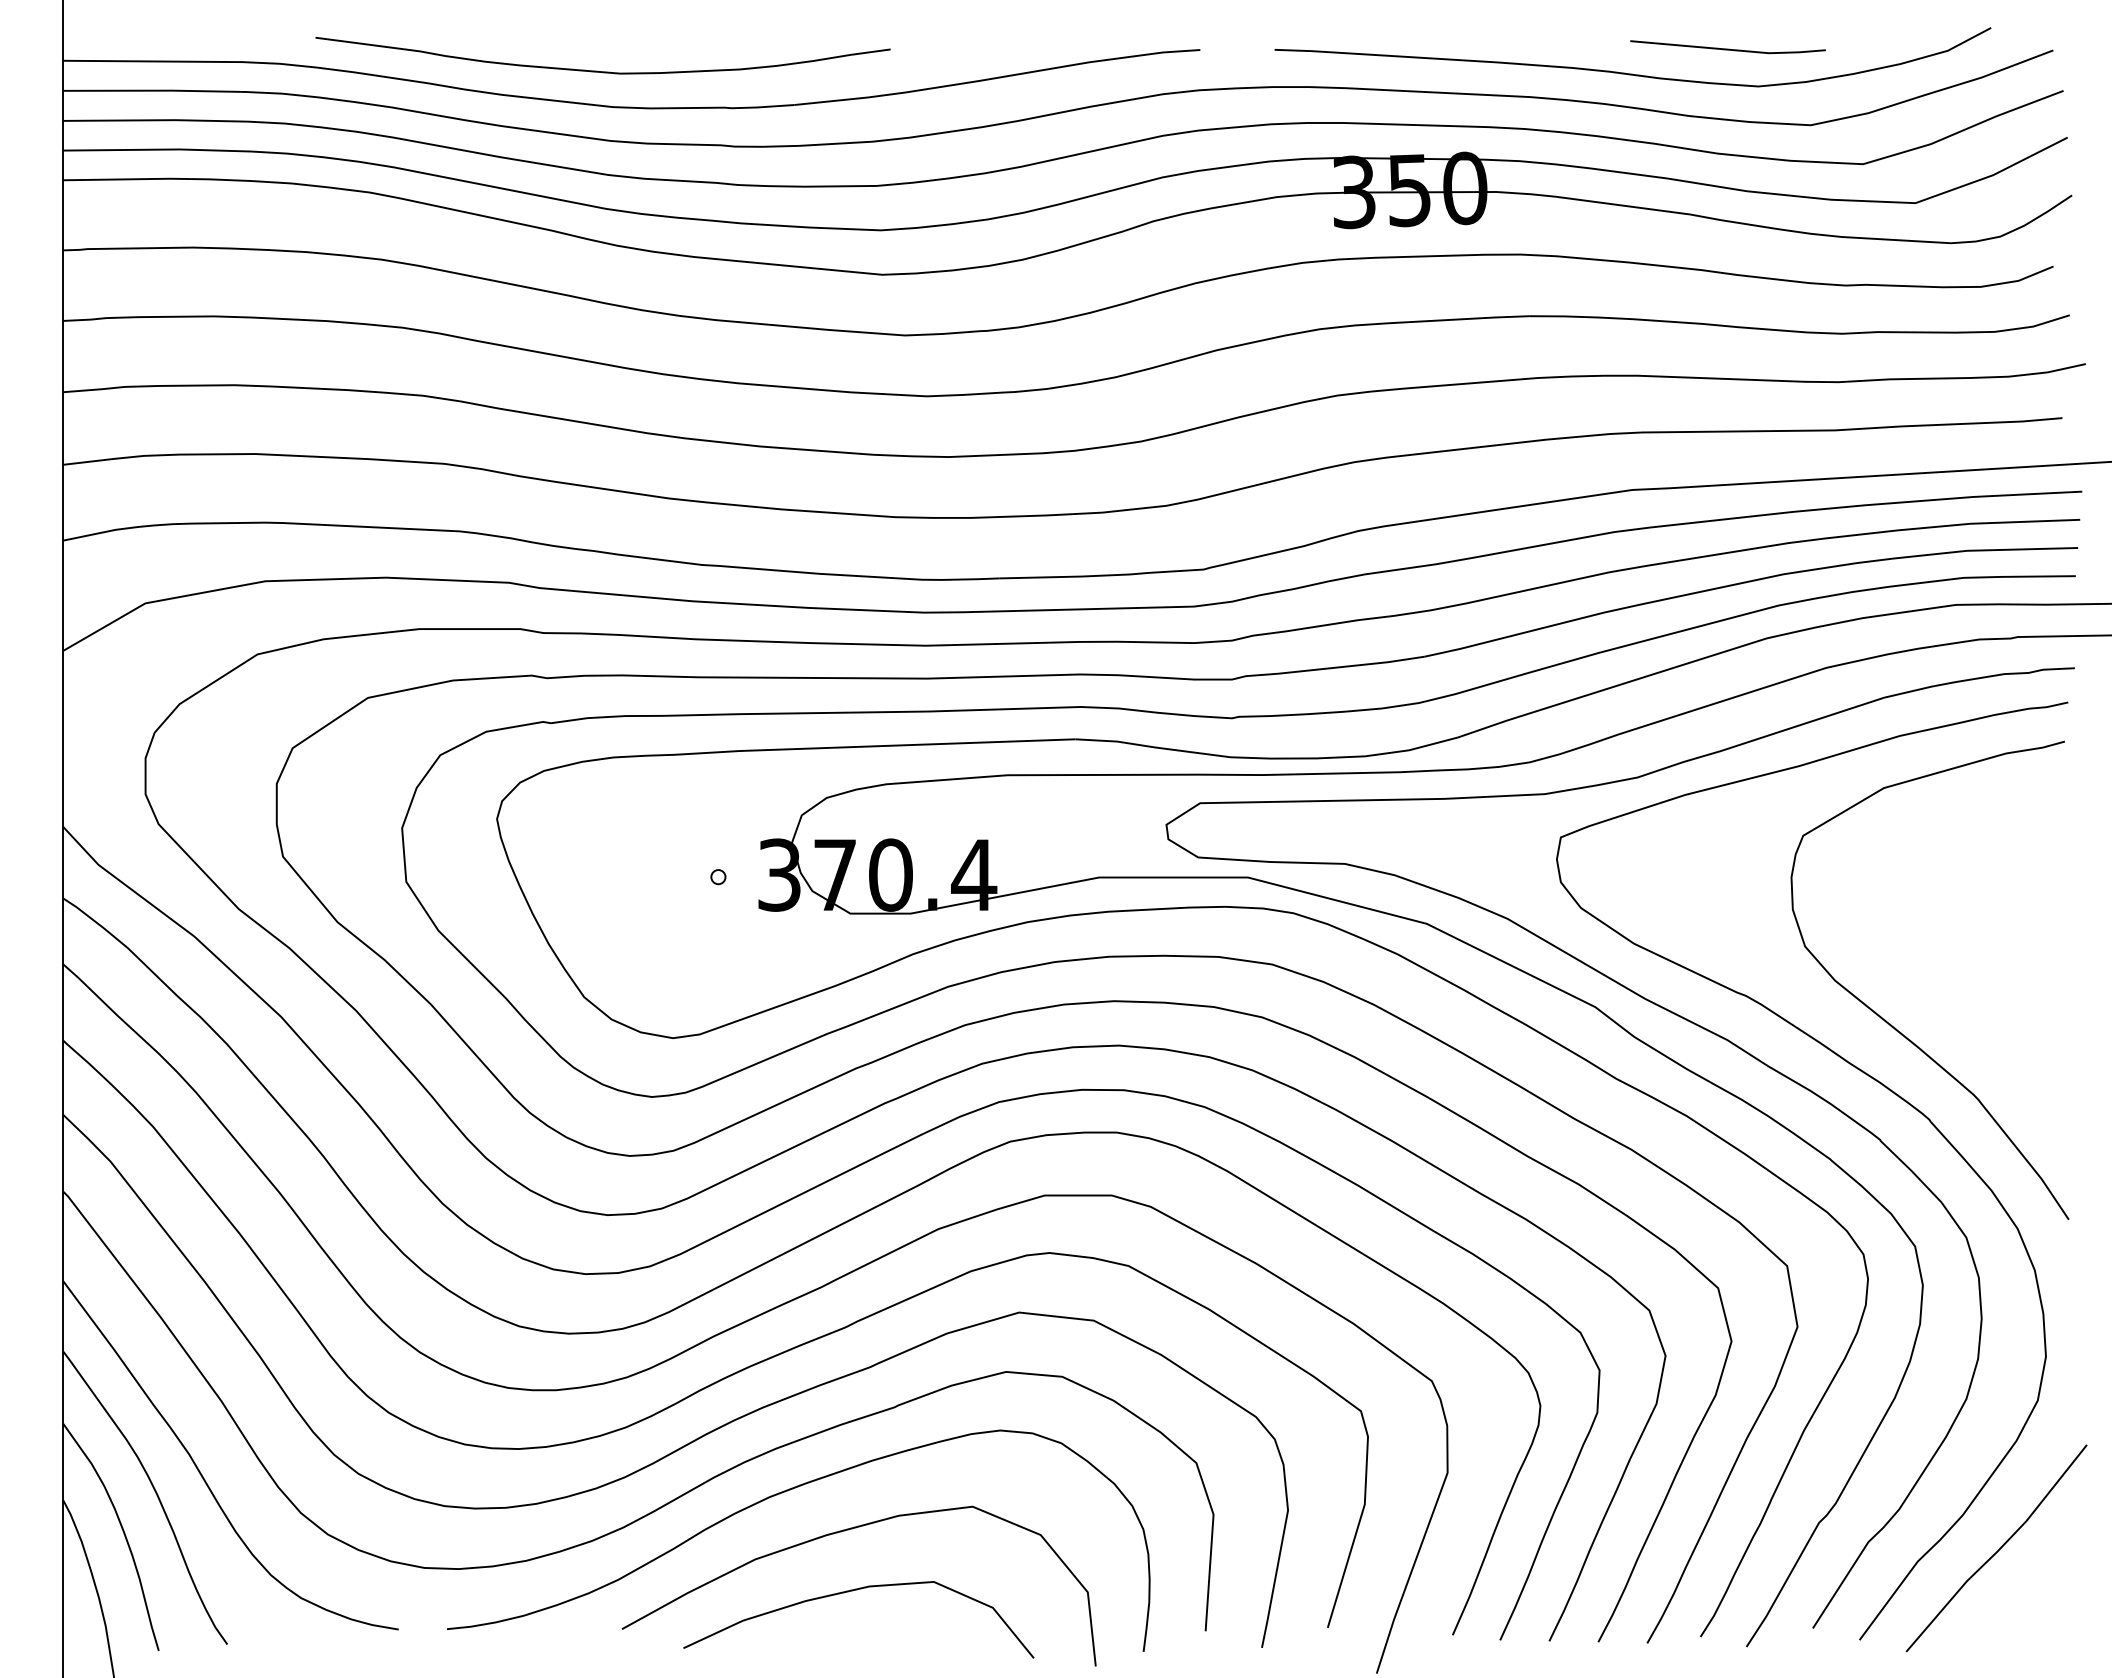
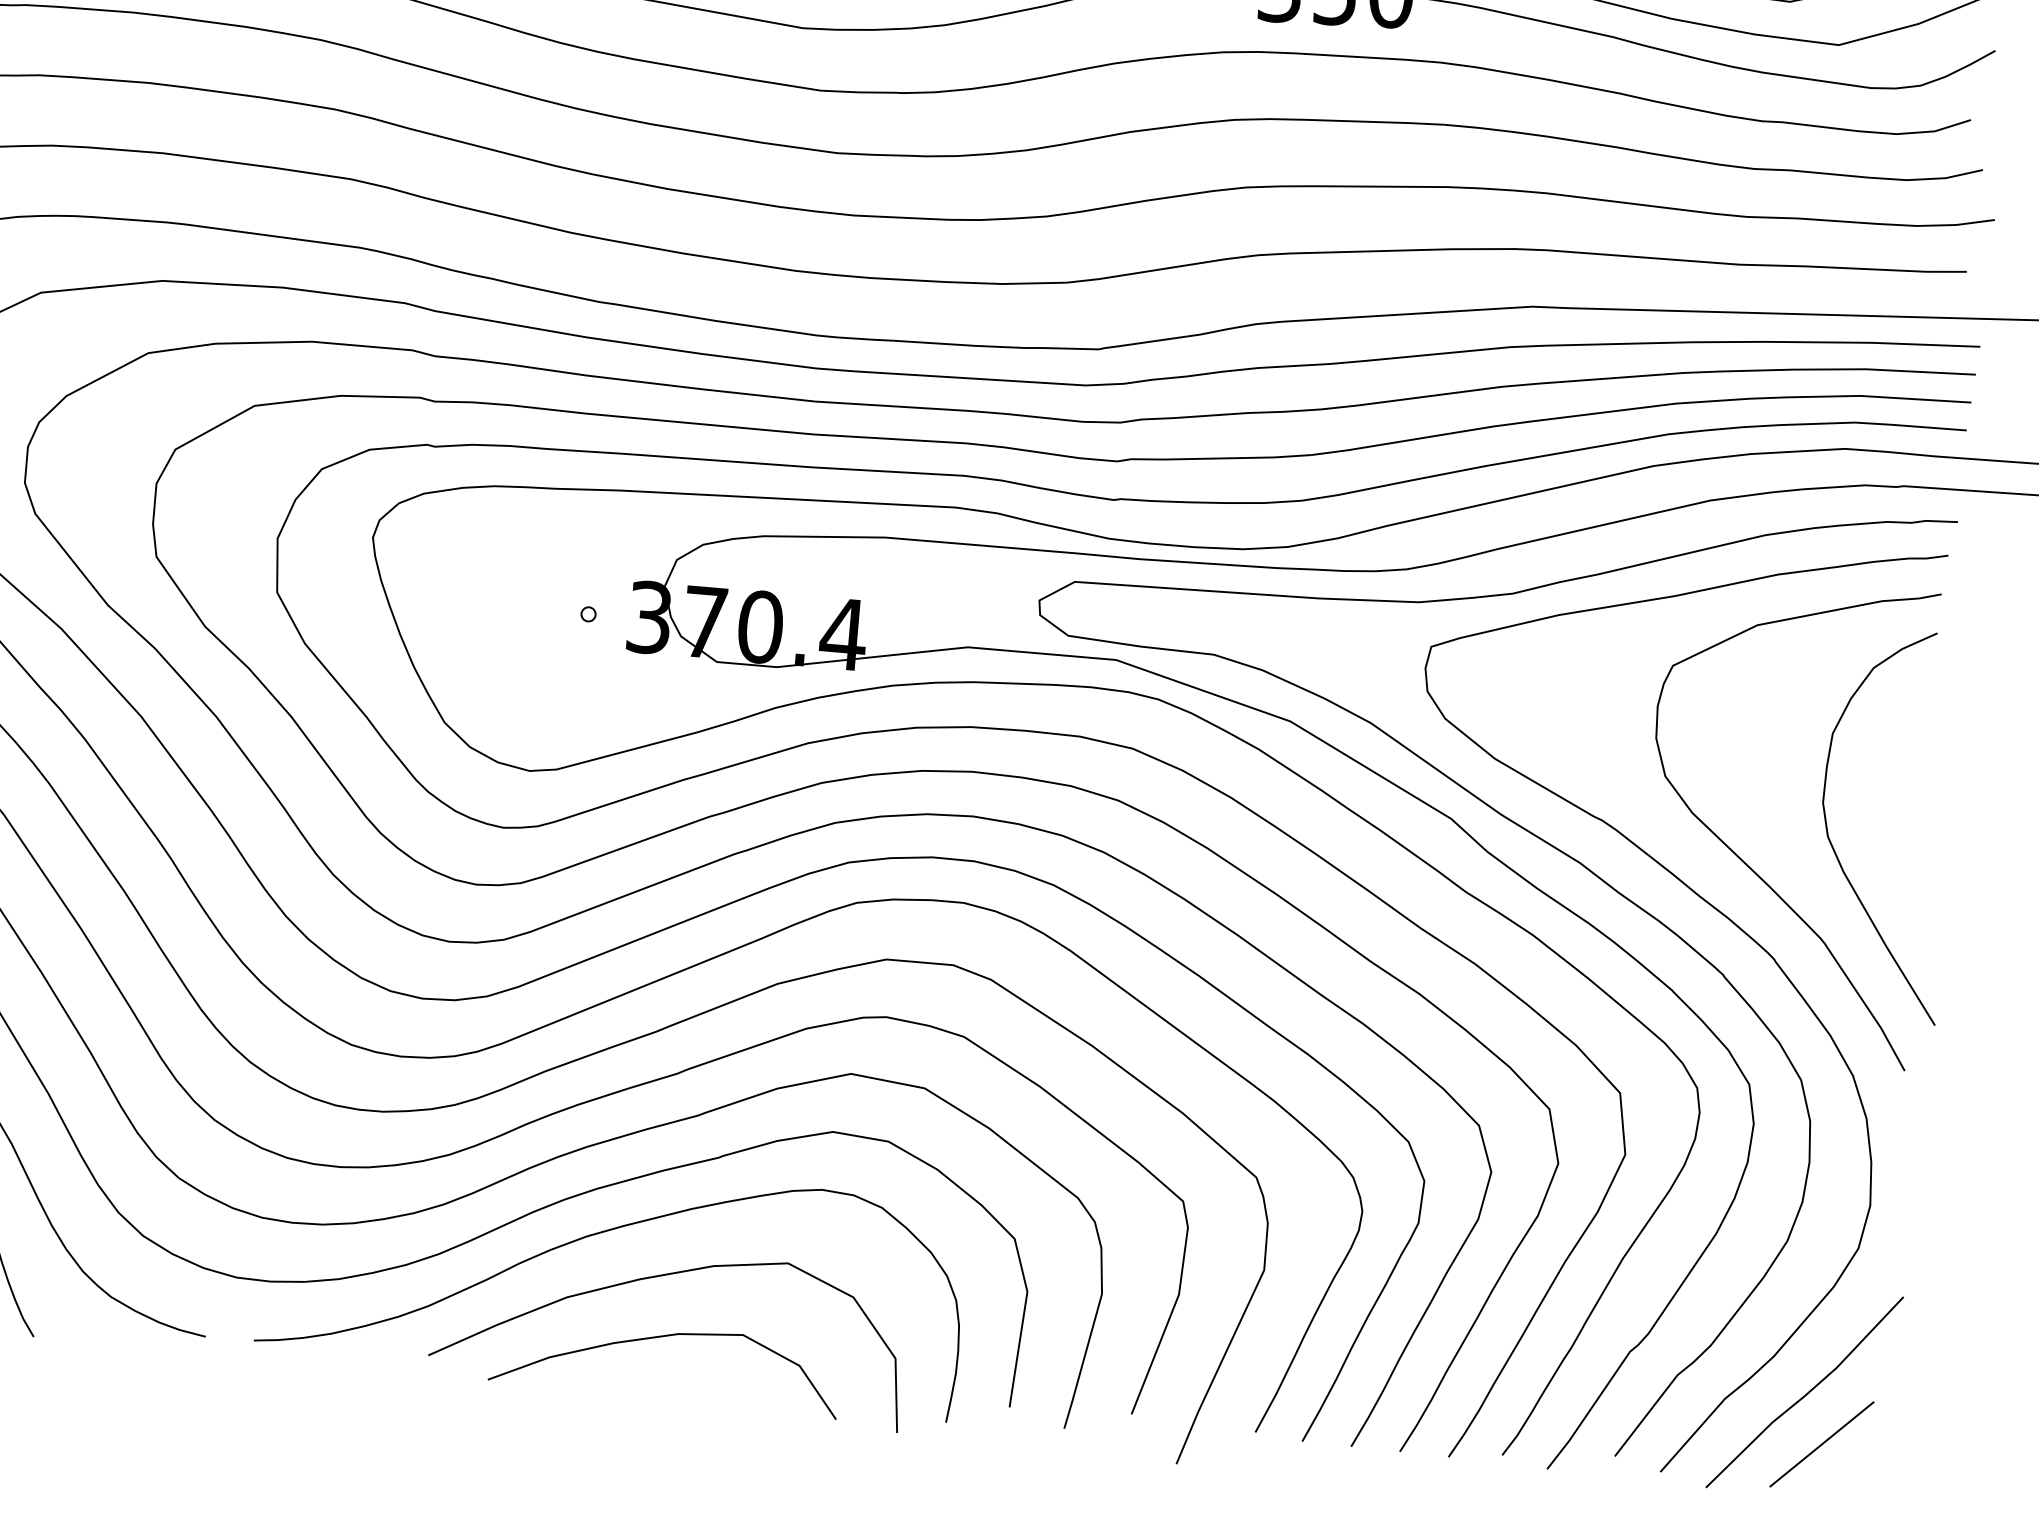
curve: (1978, 1001) -> (1833, 845), added
line: (2017, 1598) -> (1821, 1444), added

